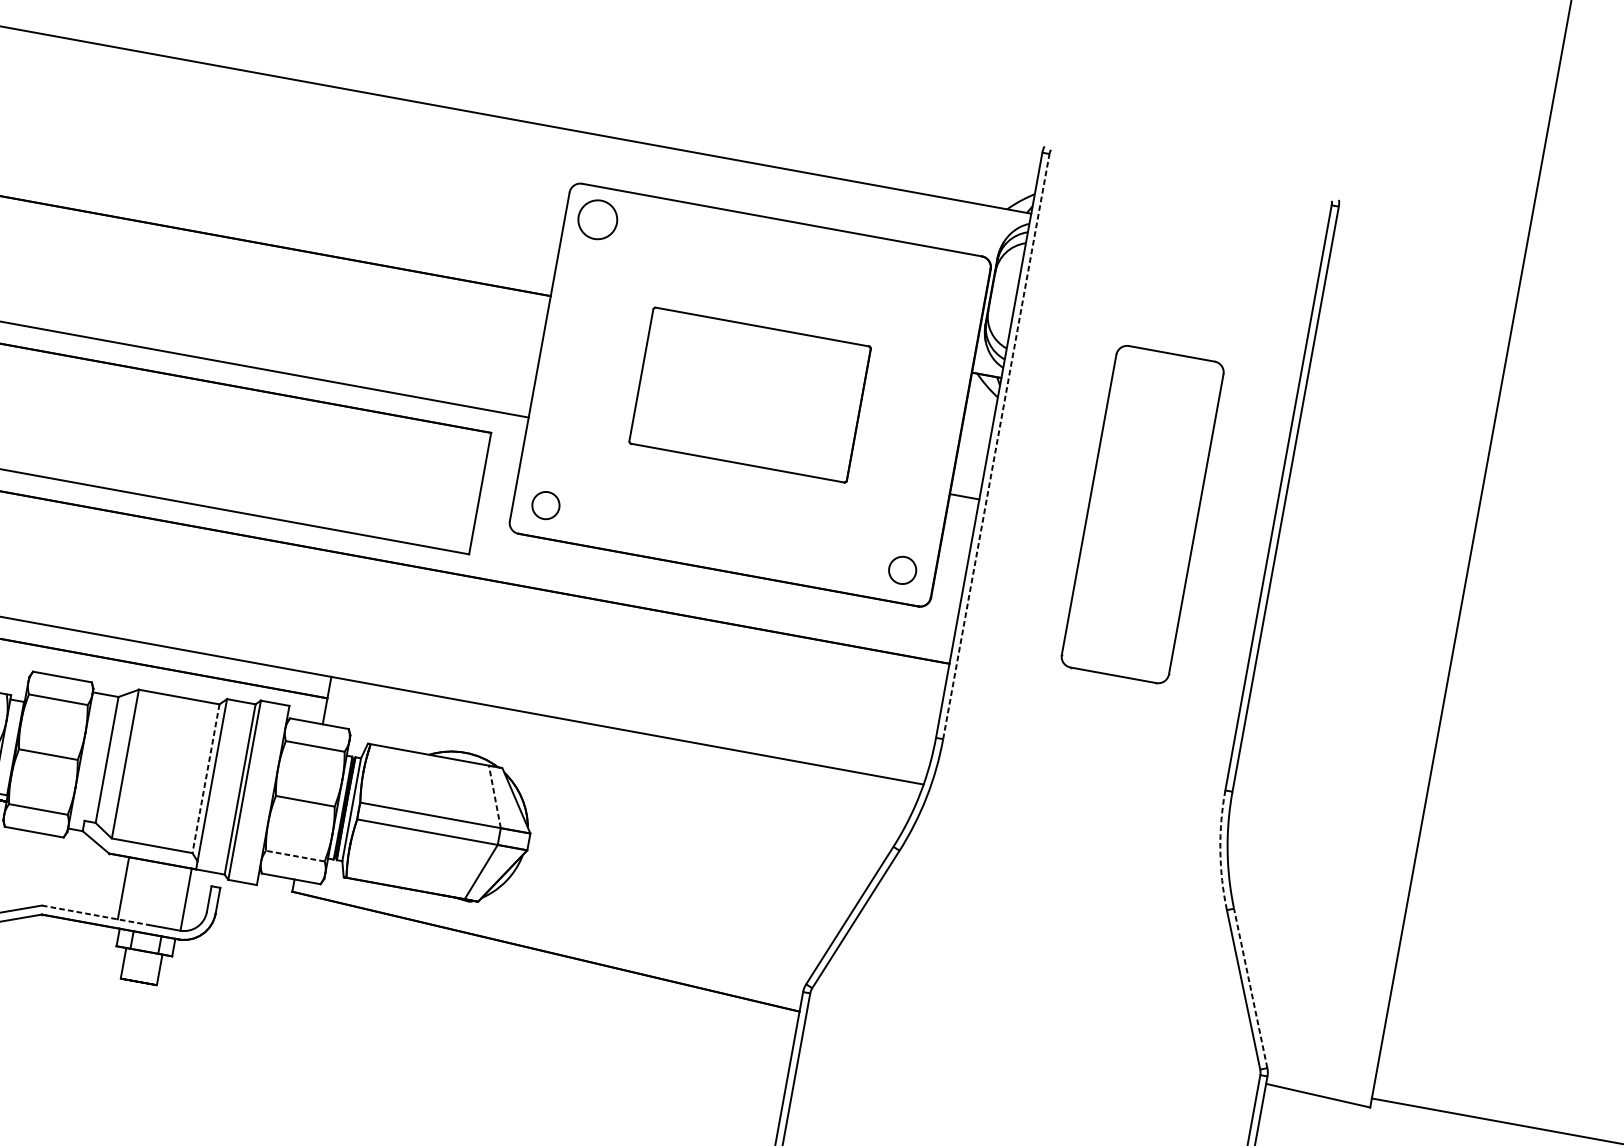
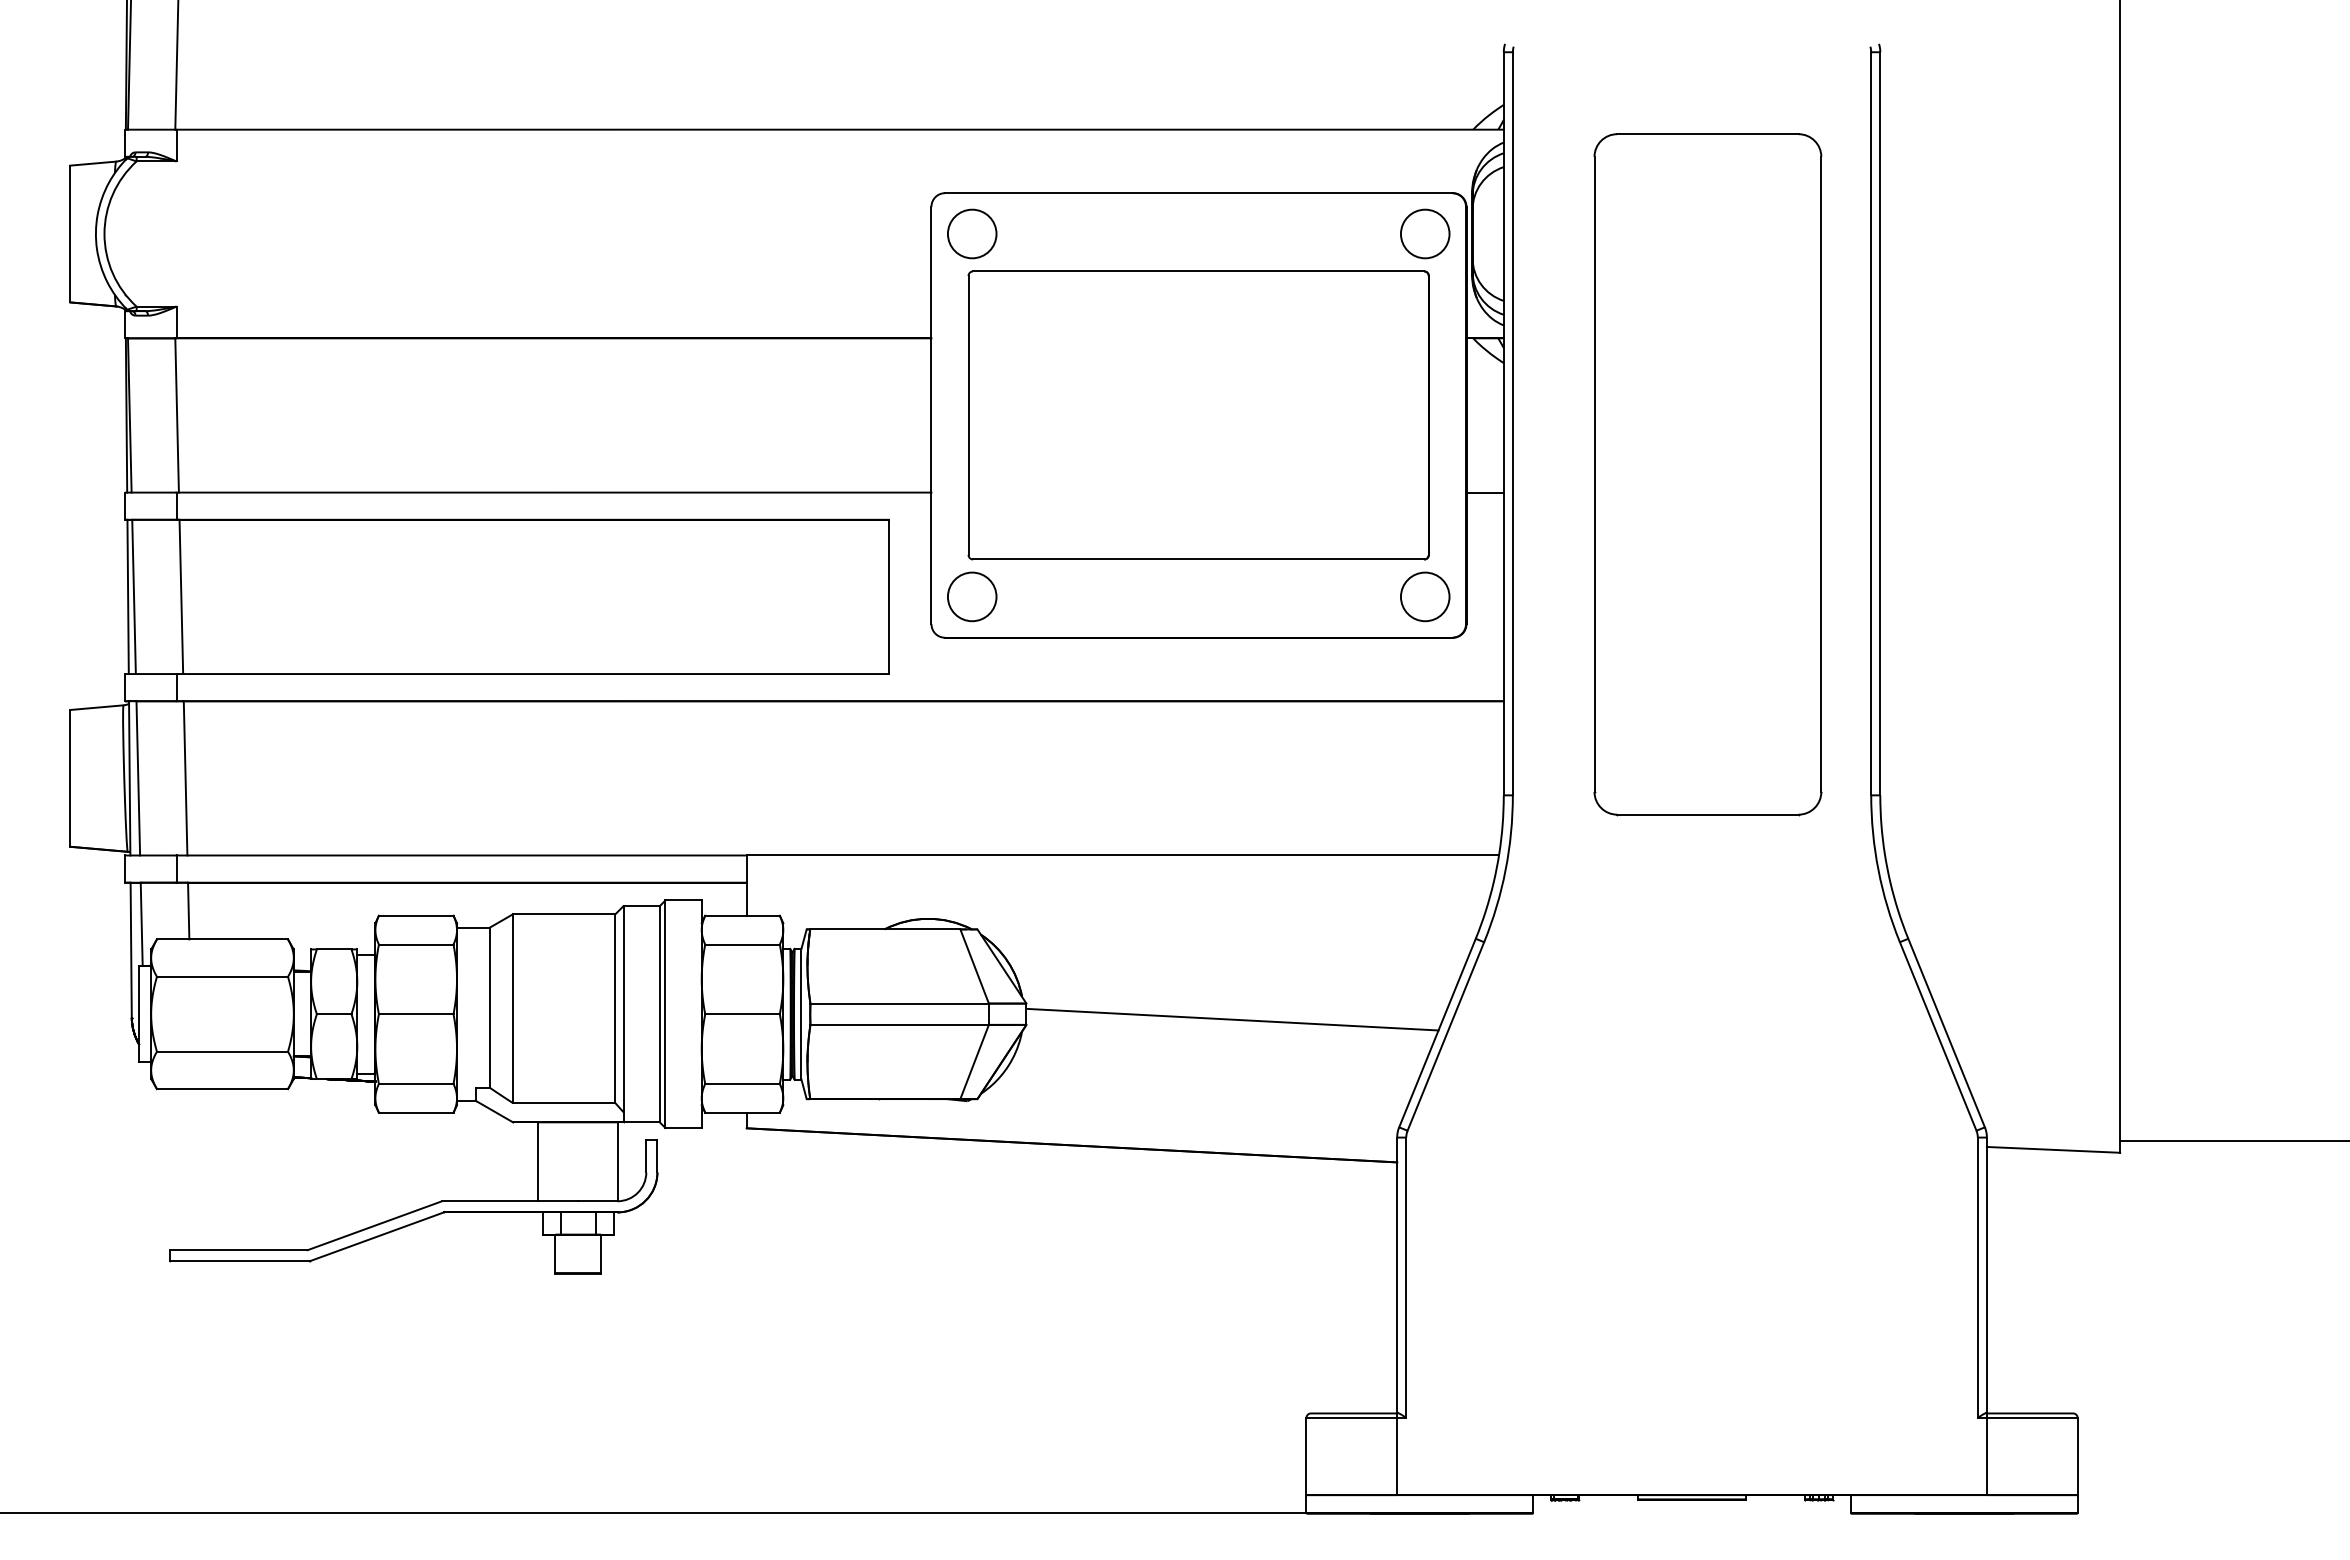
part: (954, 284) -> (1425, 233), added
part: (750, 395) -> (1198, 415), size x1.67
line: (996, 446) -> (1512, 423), dashed -> solid
part: (546, 505) -> (972, 596), size x1.43
part: (1142, 514) -> (1707, 474), size x1.67
part: (902, 570) -> (1425, 596), size x1.43
line: (205, 779) -> (615, 1009), dashed -> solid
line: (494, 796) -> (974, 966), dashed -> solid
arc: (1220, 850) -> (1878, 870), dashed -> solid
line: (295, 855) -> (742, 1083), dashed -> solid
line: (690, 875) -> (1232, 1019), added
line: (95, 915) -> (510, 1201), dashed -> solid
line: (1250, 988) -> (1946, 1033), dashed -> solid

